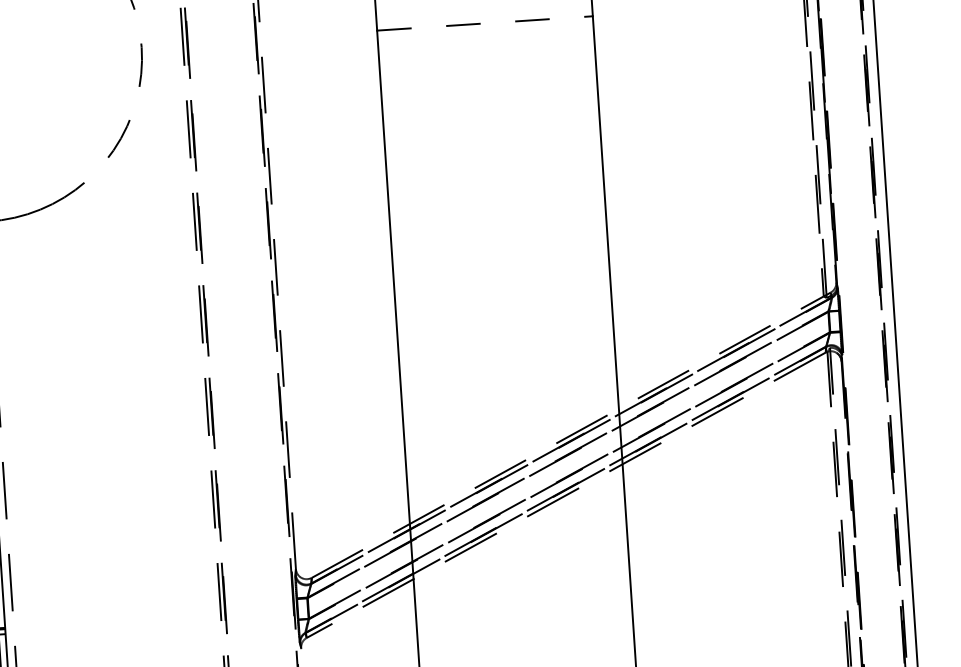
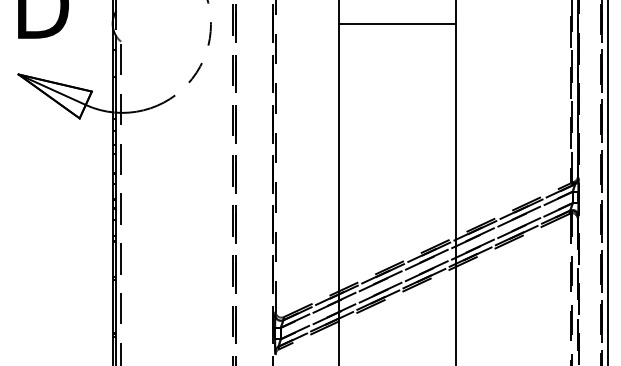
line: (485, 23) -> (397, 23), dashed -> solid

